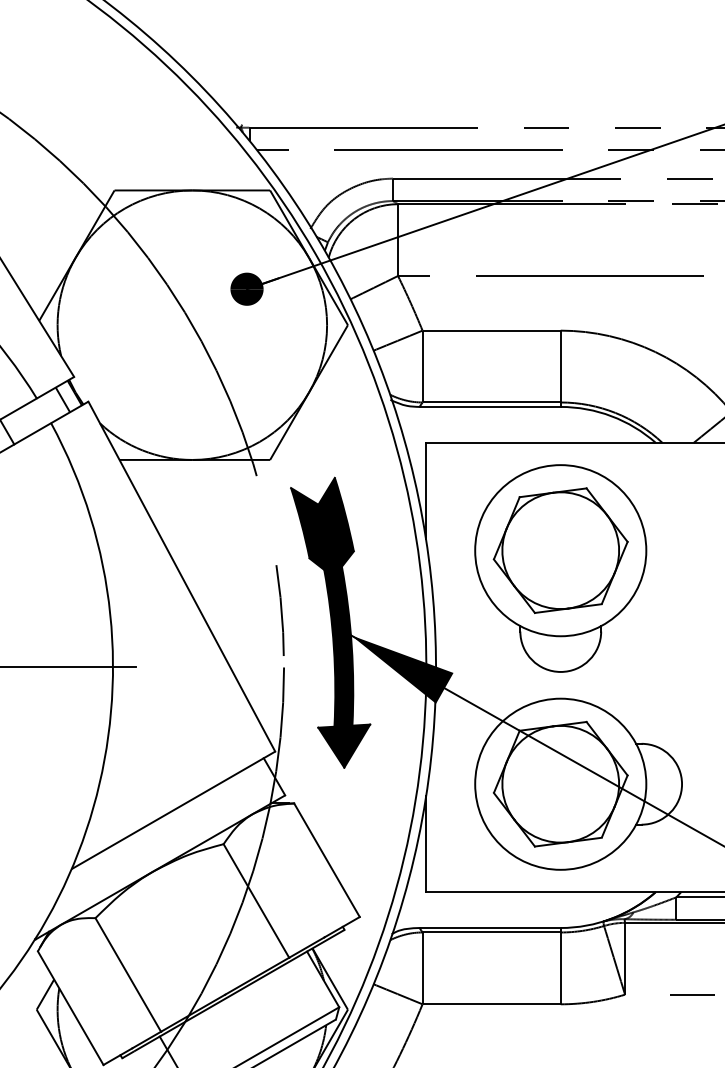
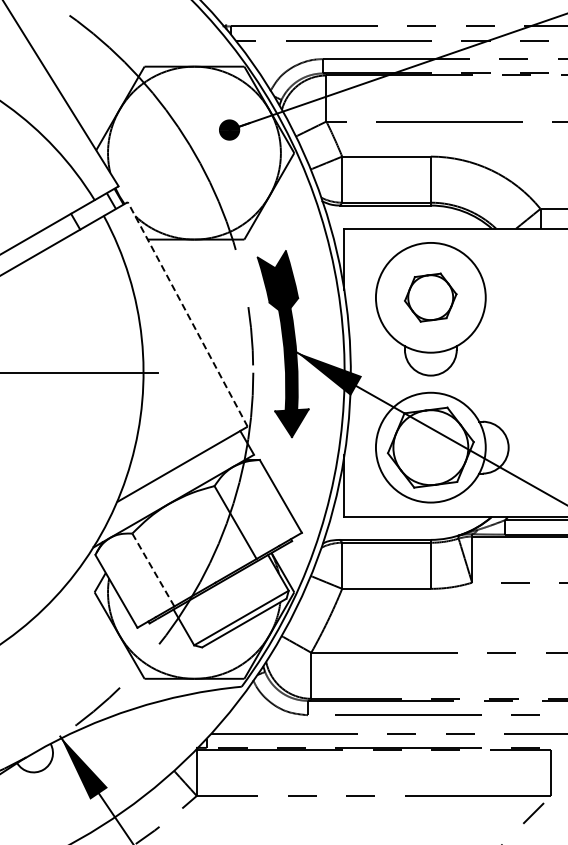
part: (560, 550) -> (430, 297), size x0.6
line: (181, 576) -> (187, 314), solid -> dashed
line: (128, 974) -> (153, 569), solid -> dashed

